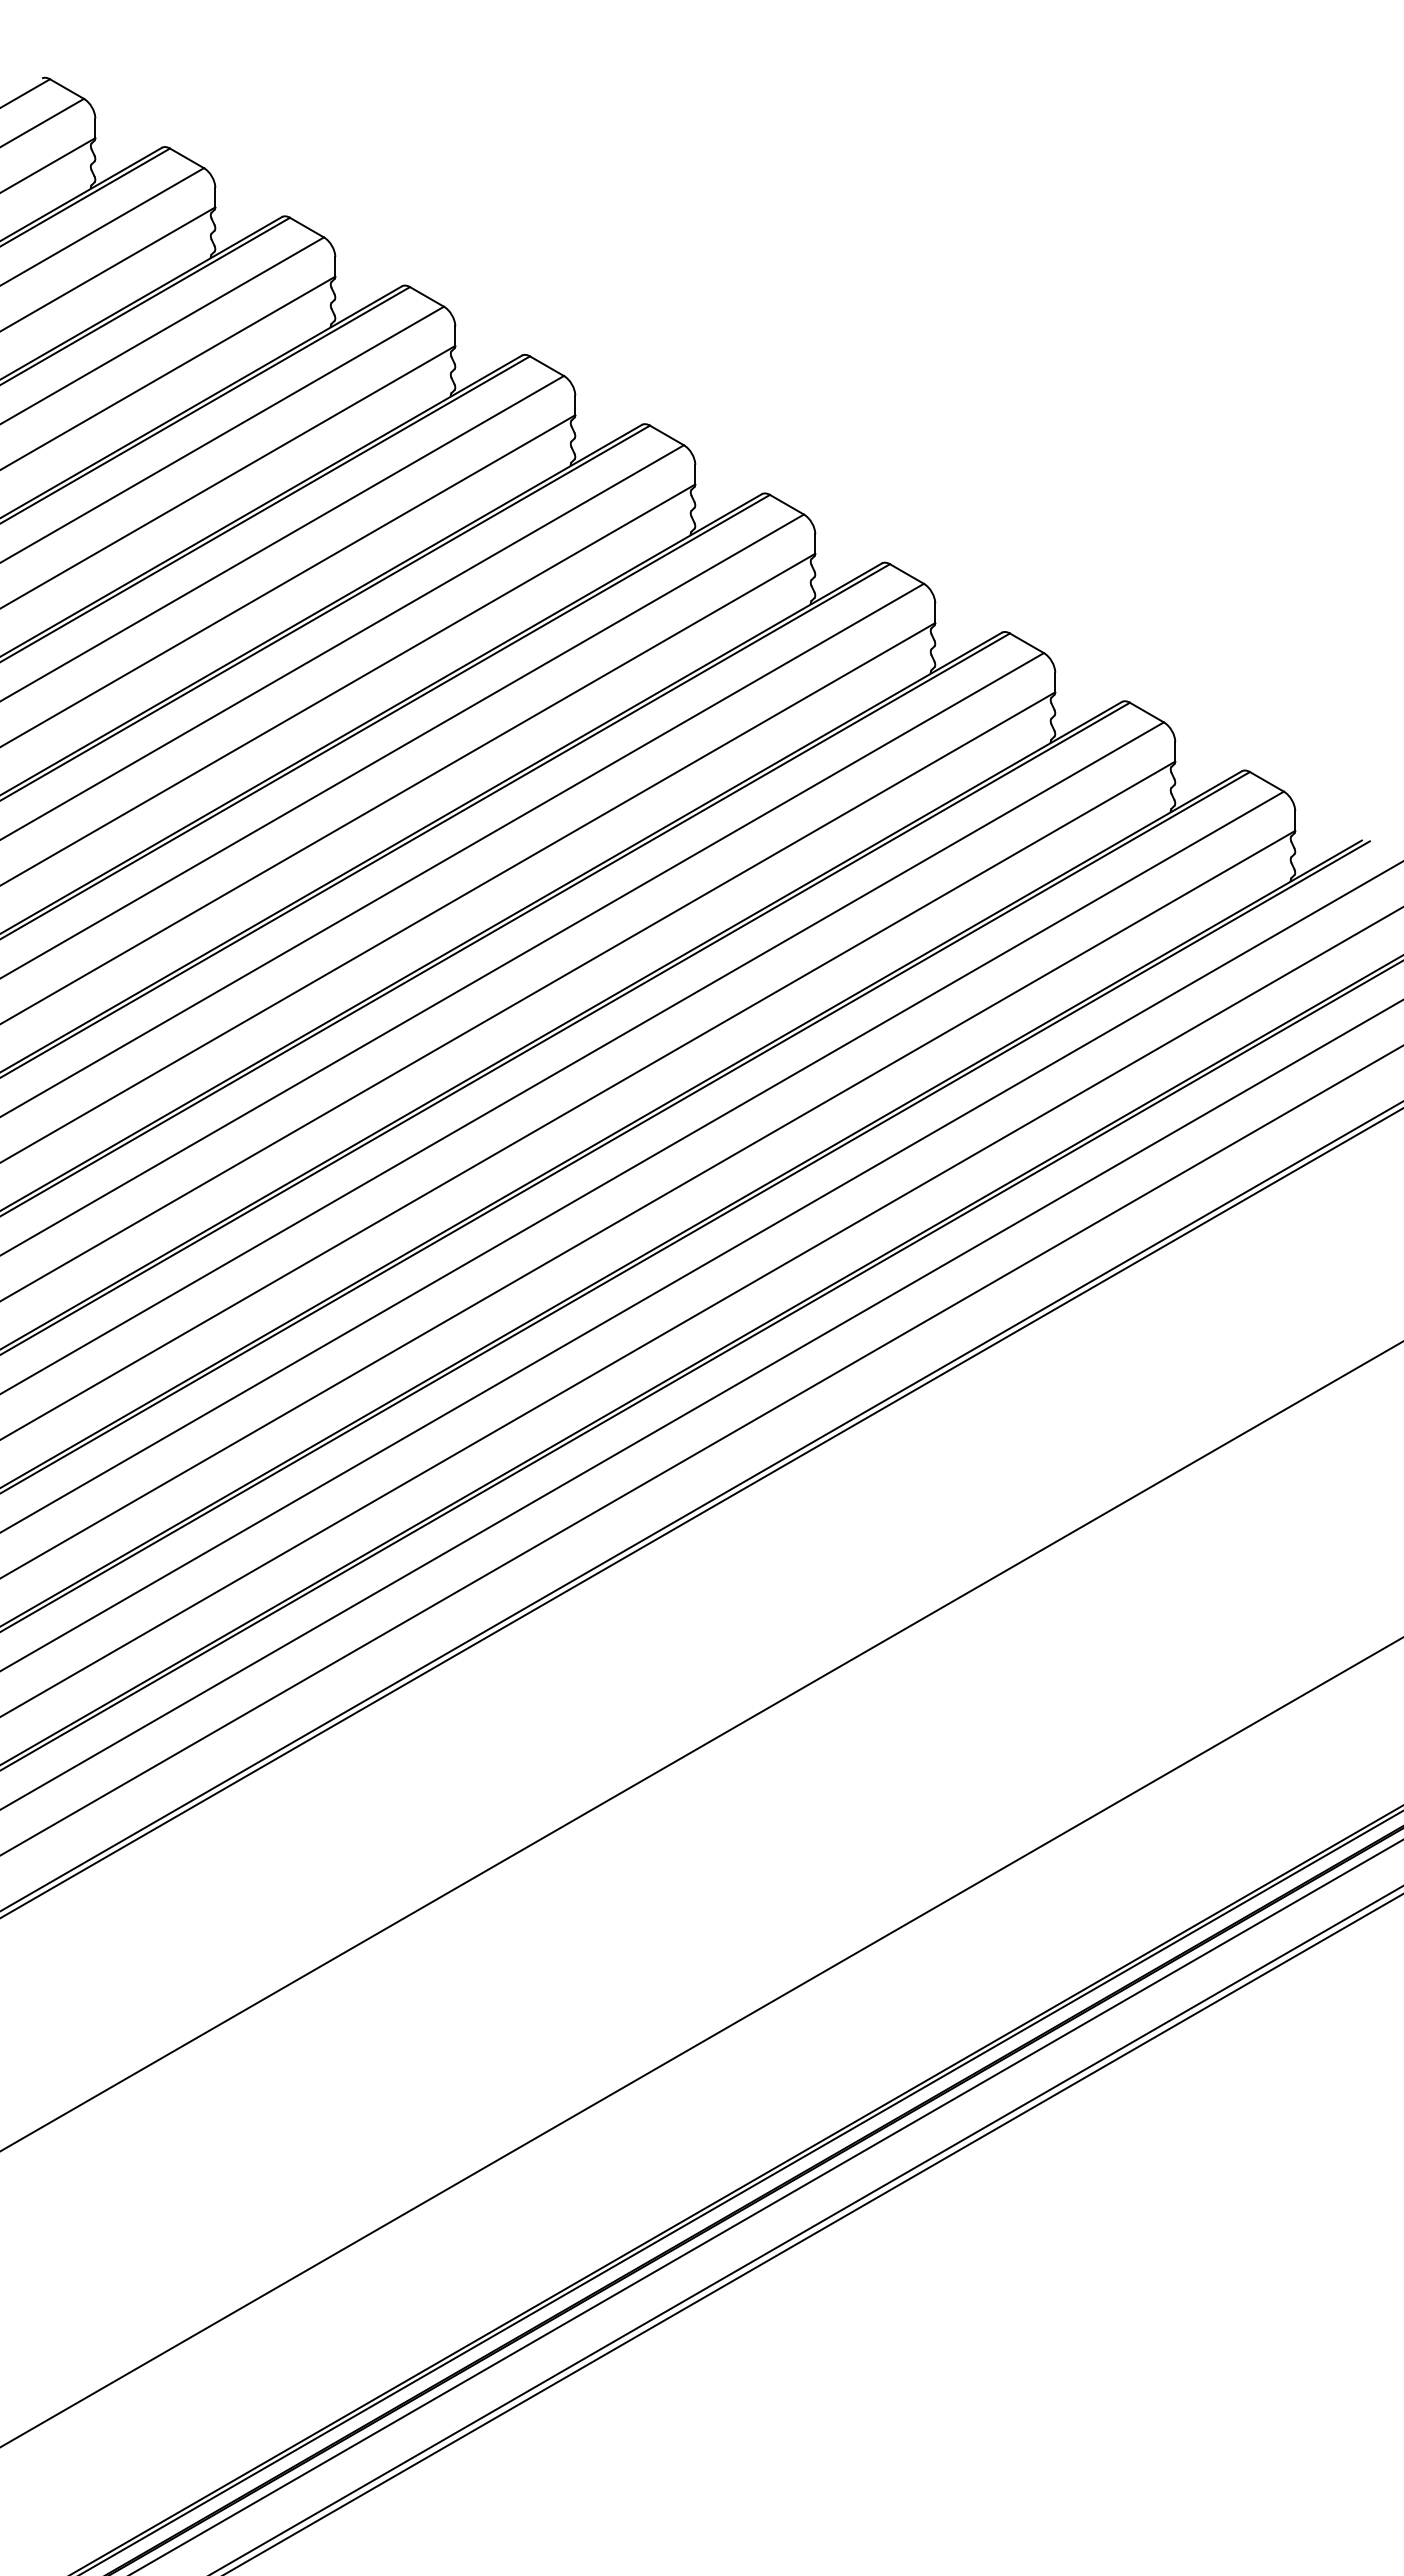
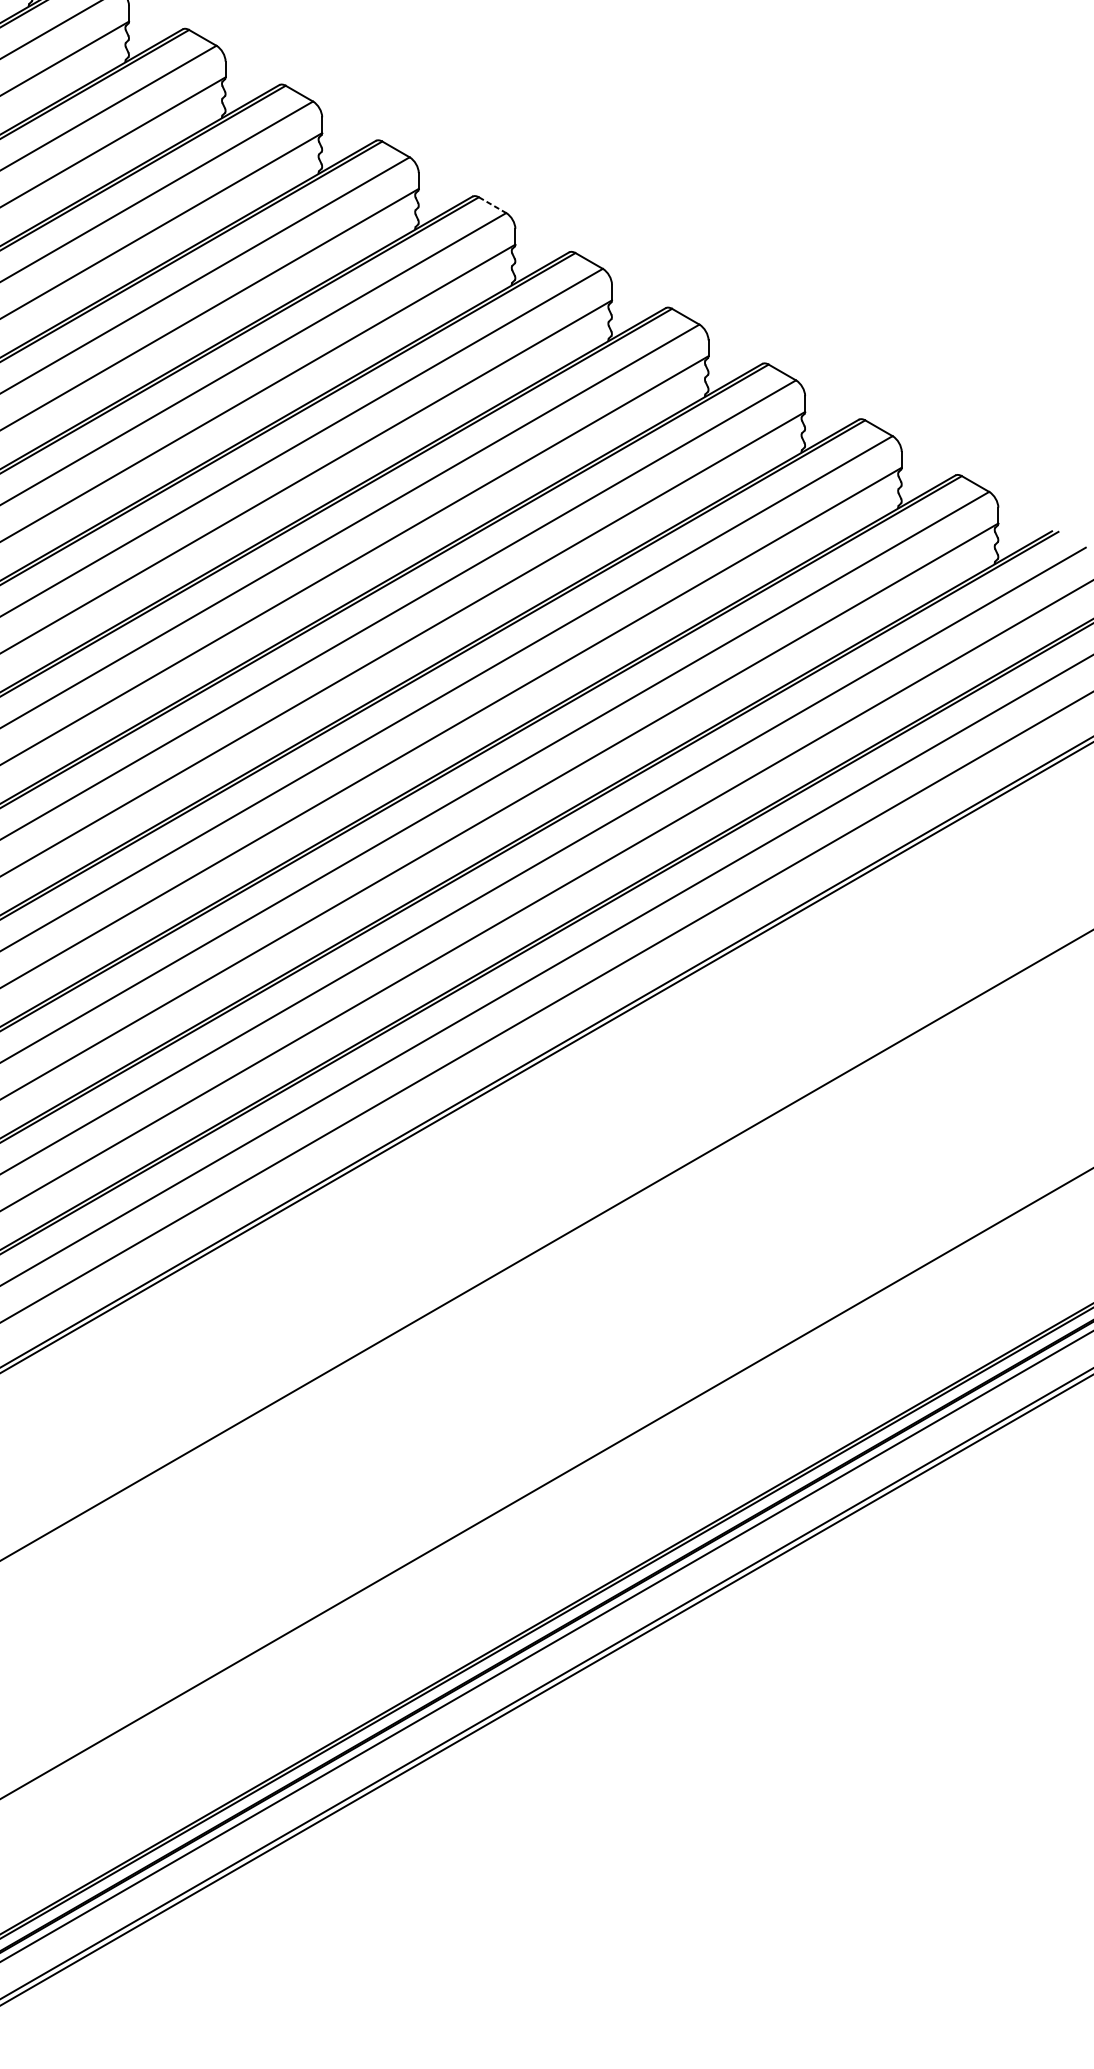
line: (666, 435) -> (492, 205), solid -> dashed

